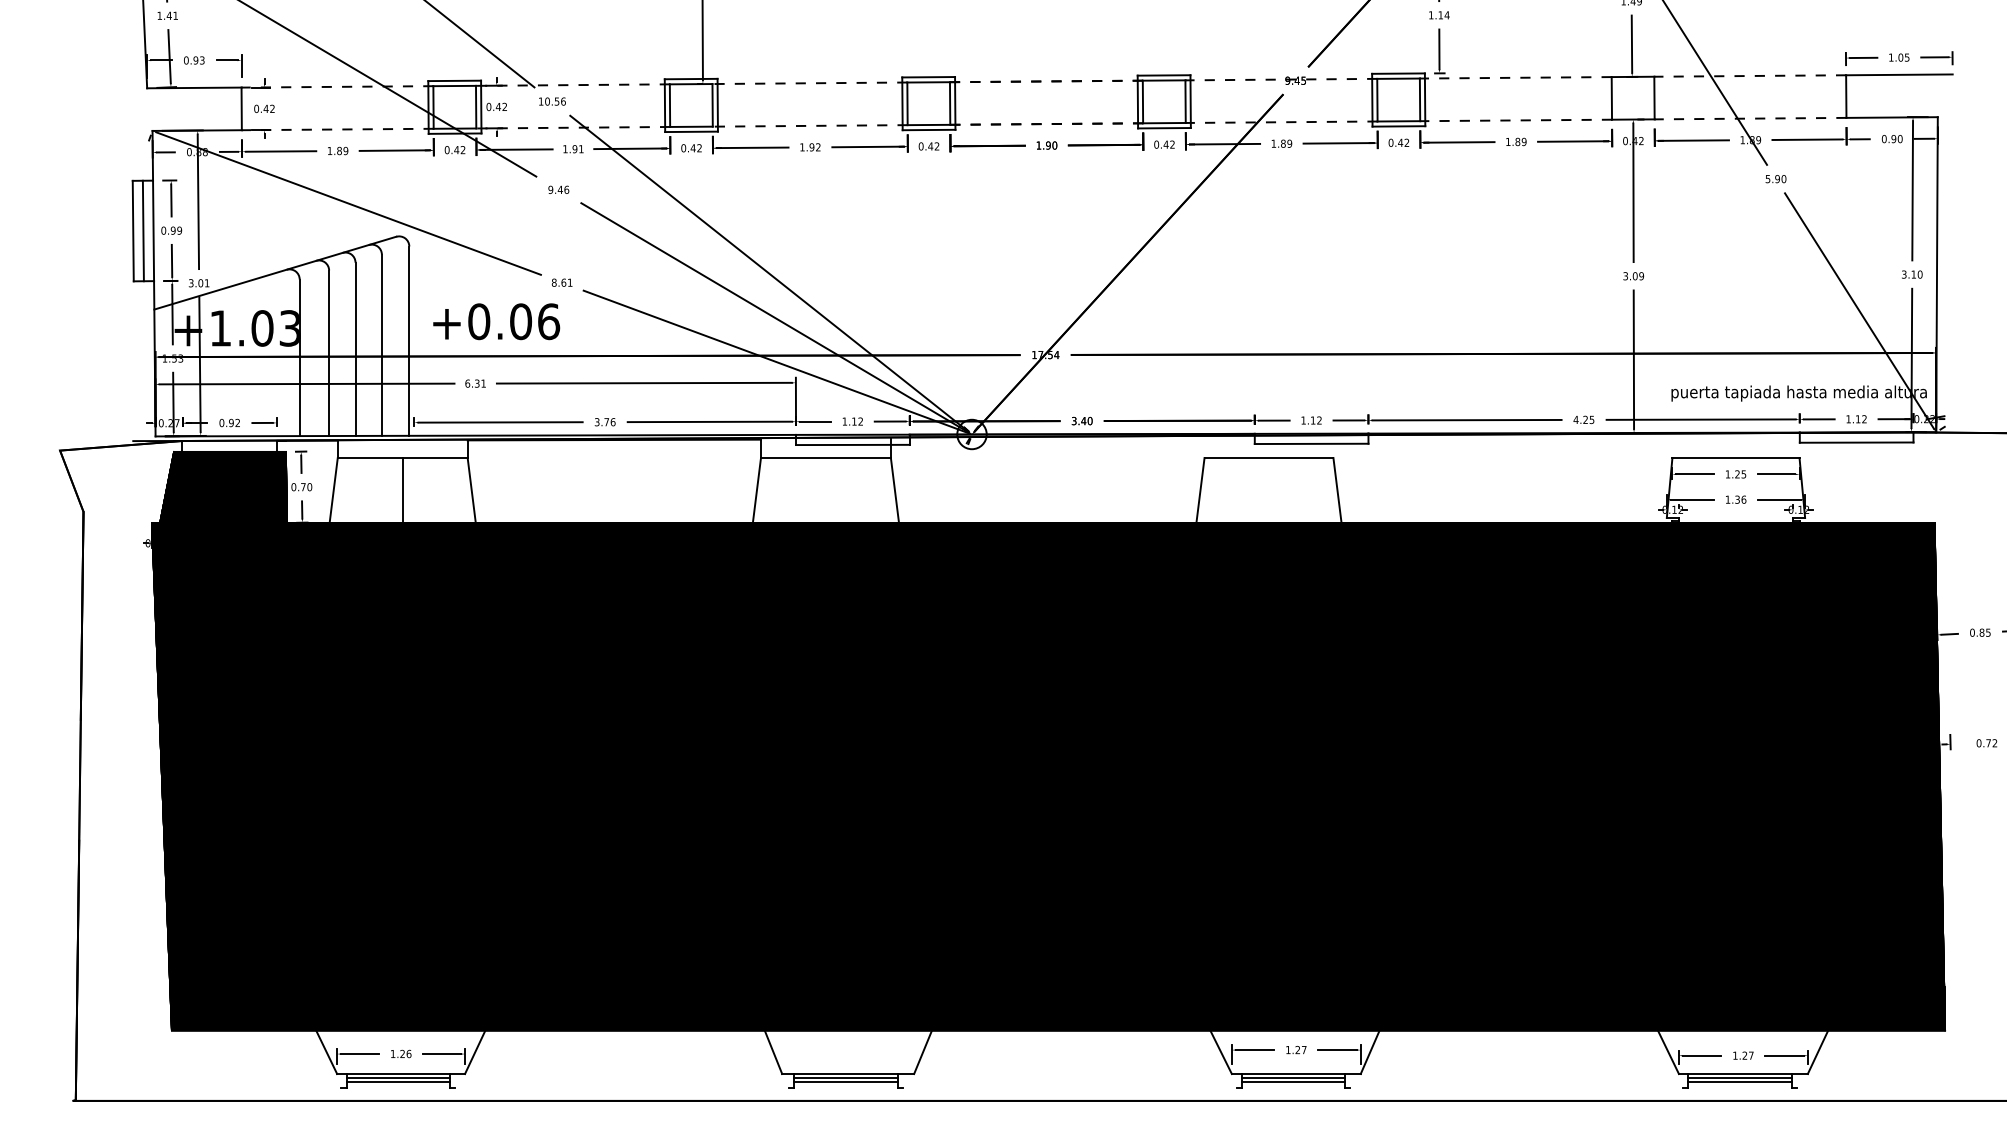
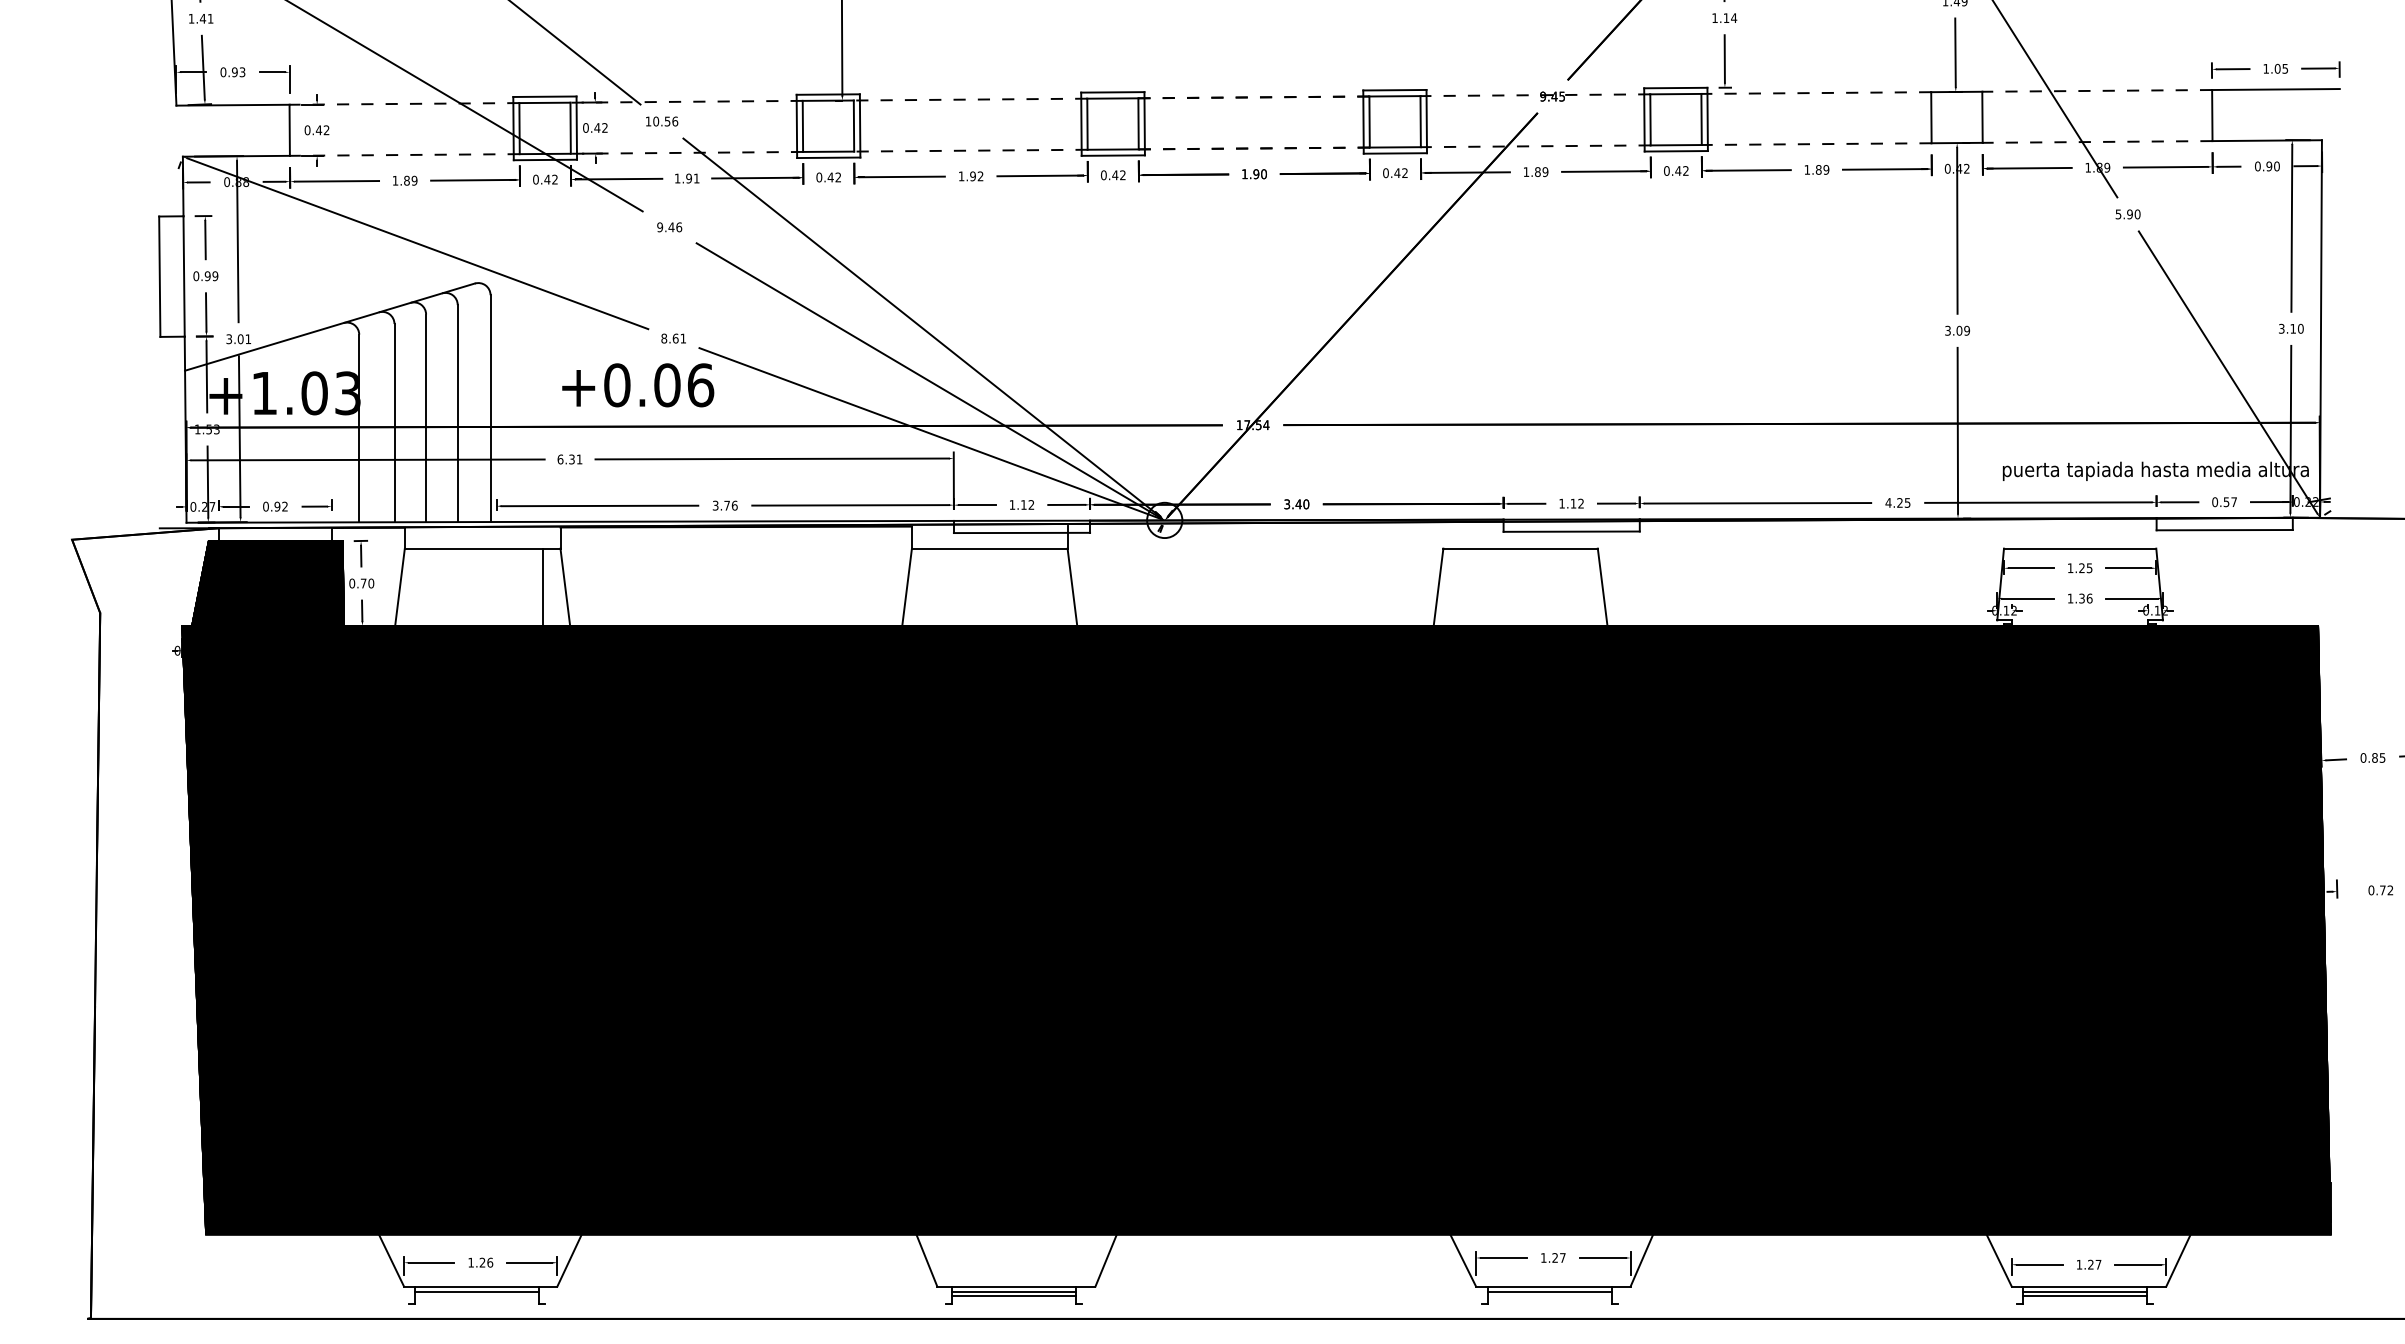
line: (143, 230) -> (171, 276), removed
text: (496, 321) -> (638, 385), moved
text: (1856, 419) -> (2224, 502), 1.12 -> 0.57
line: (402, 490) -> (542, 587), moved
line: (398, 1082) -> (477, 1296), removed
line: (1293, 1082) -> (1549, 1296), removed

